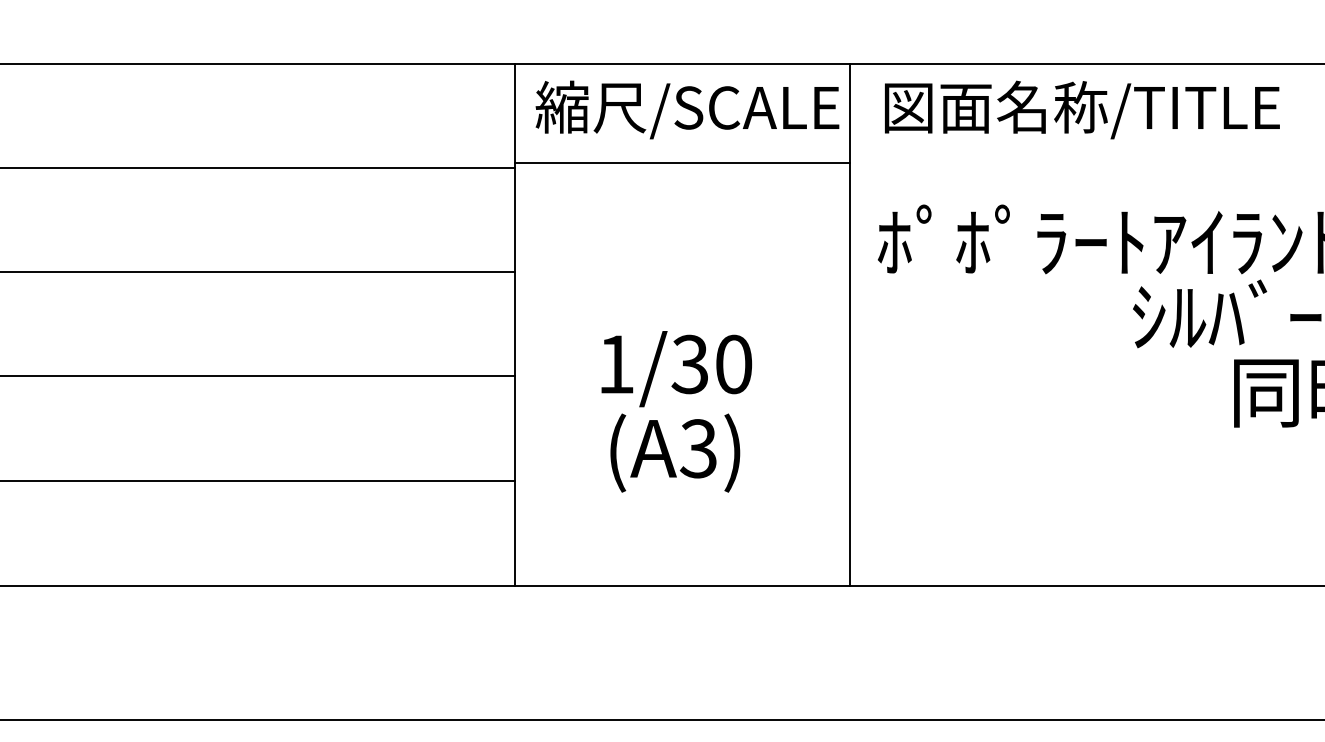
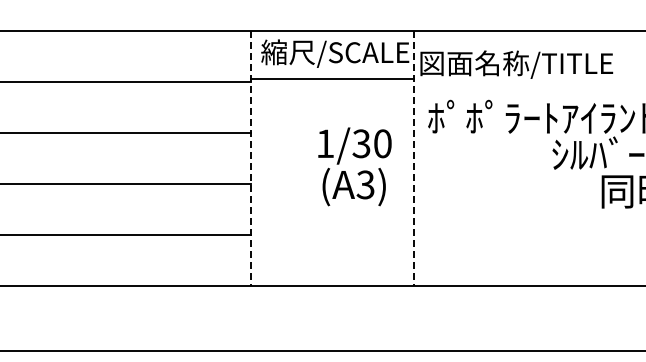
text: (1081, 109) -> (516, 64), moved
line: (515, 326) -> (251, 159), solid -> dashed
line: (850, 326) -> (414, 159), solid -> dashed
text: (675, 410) -> (354, 166), moved

